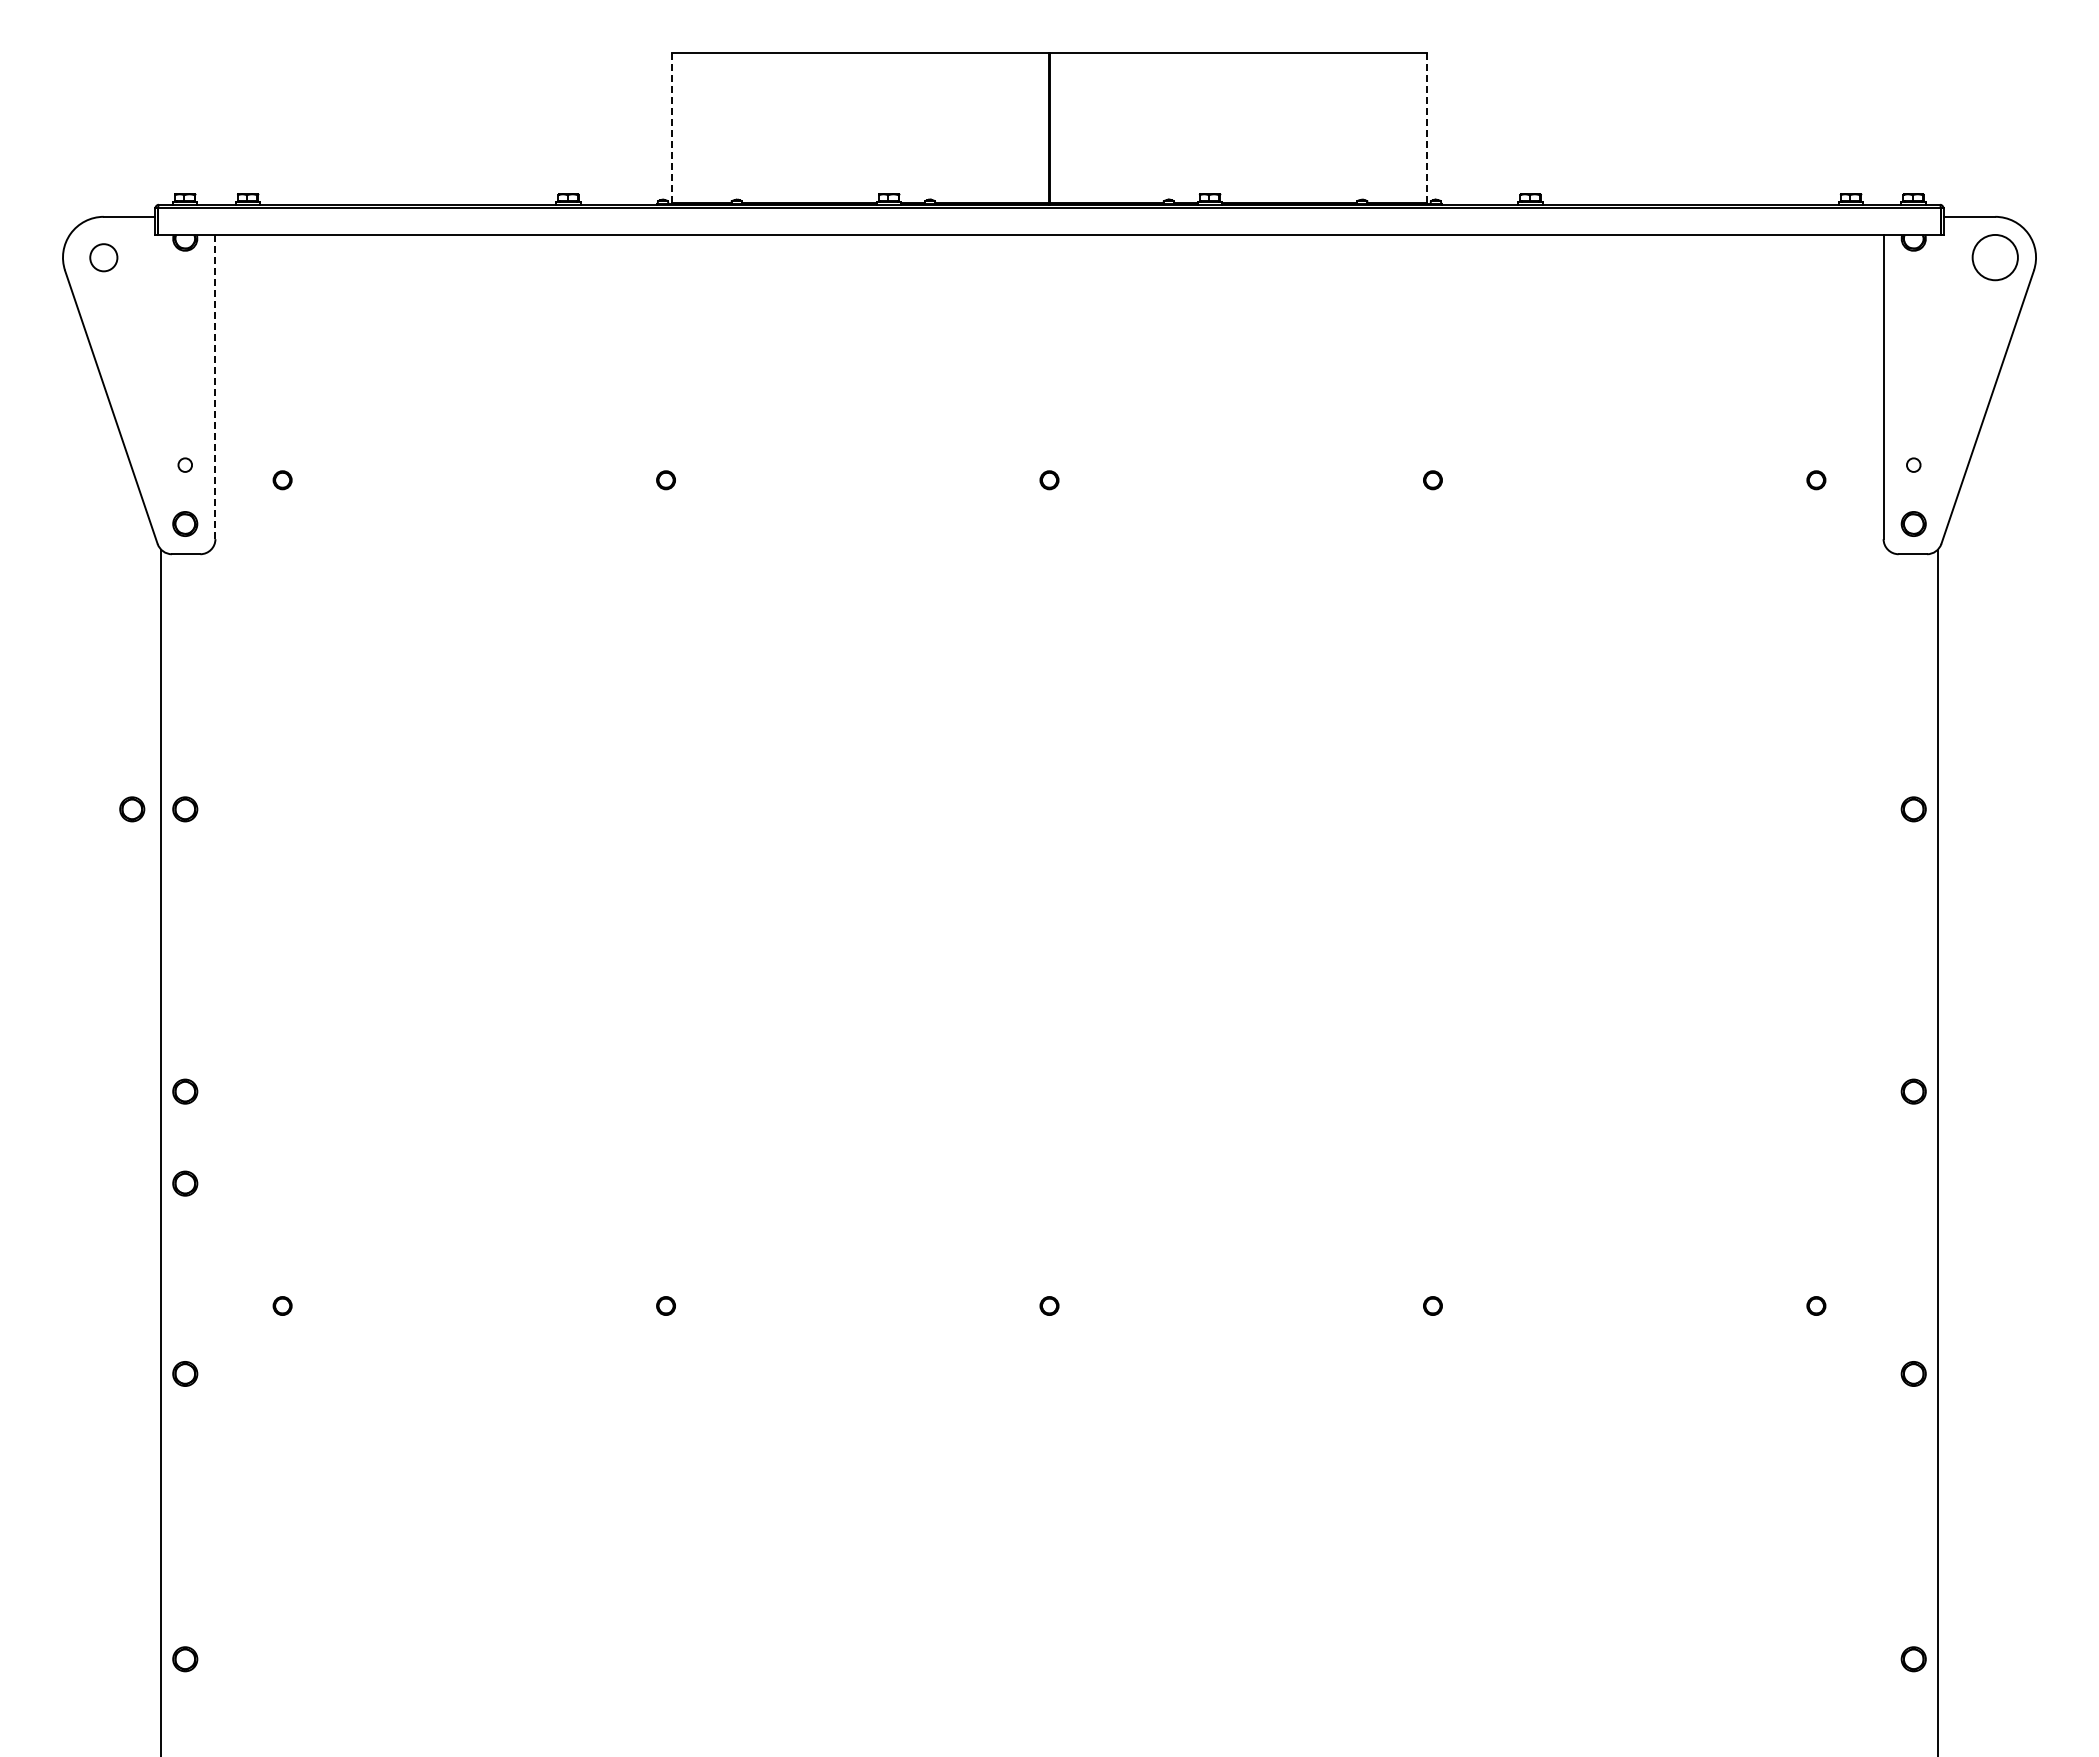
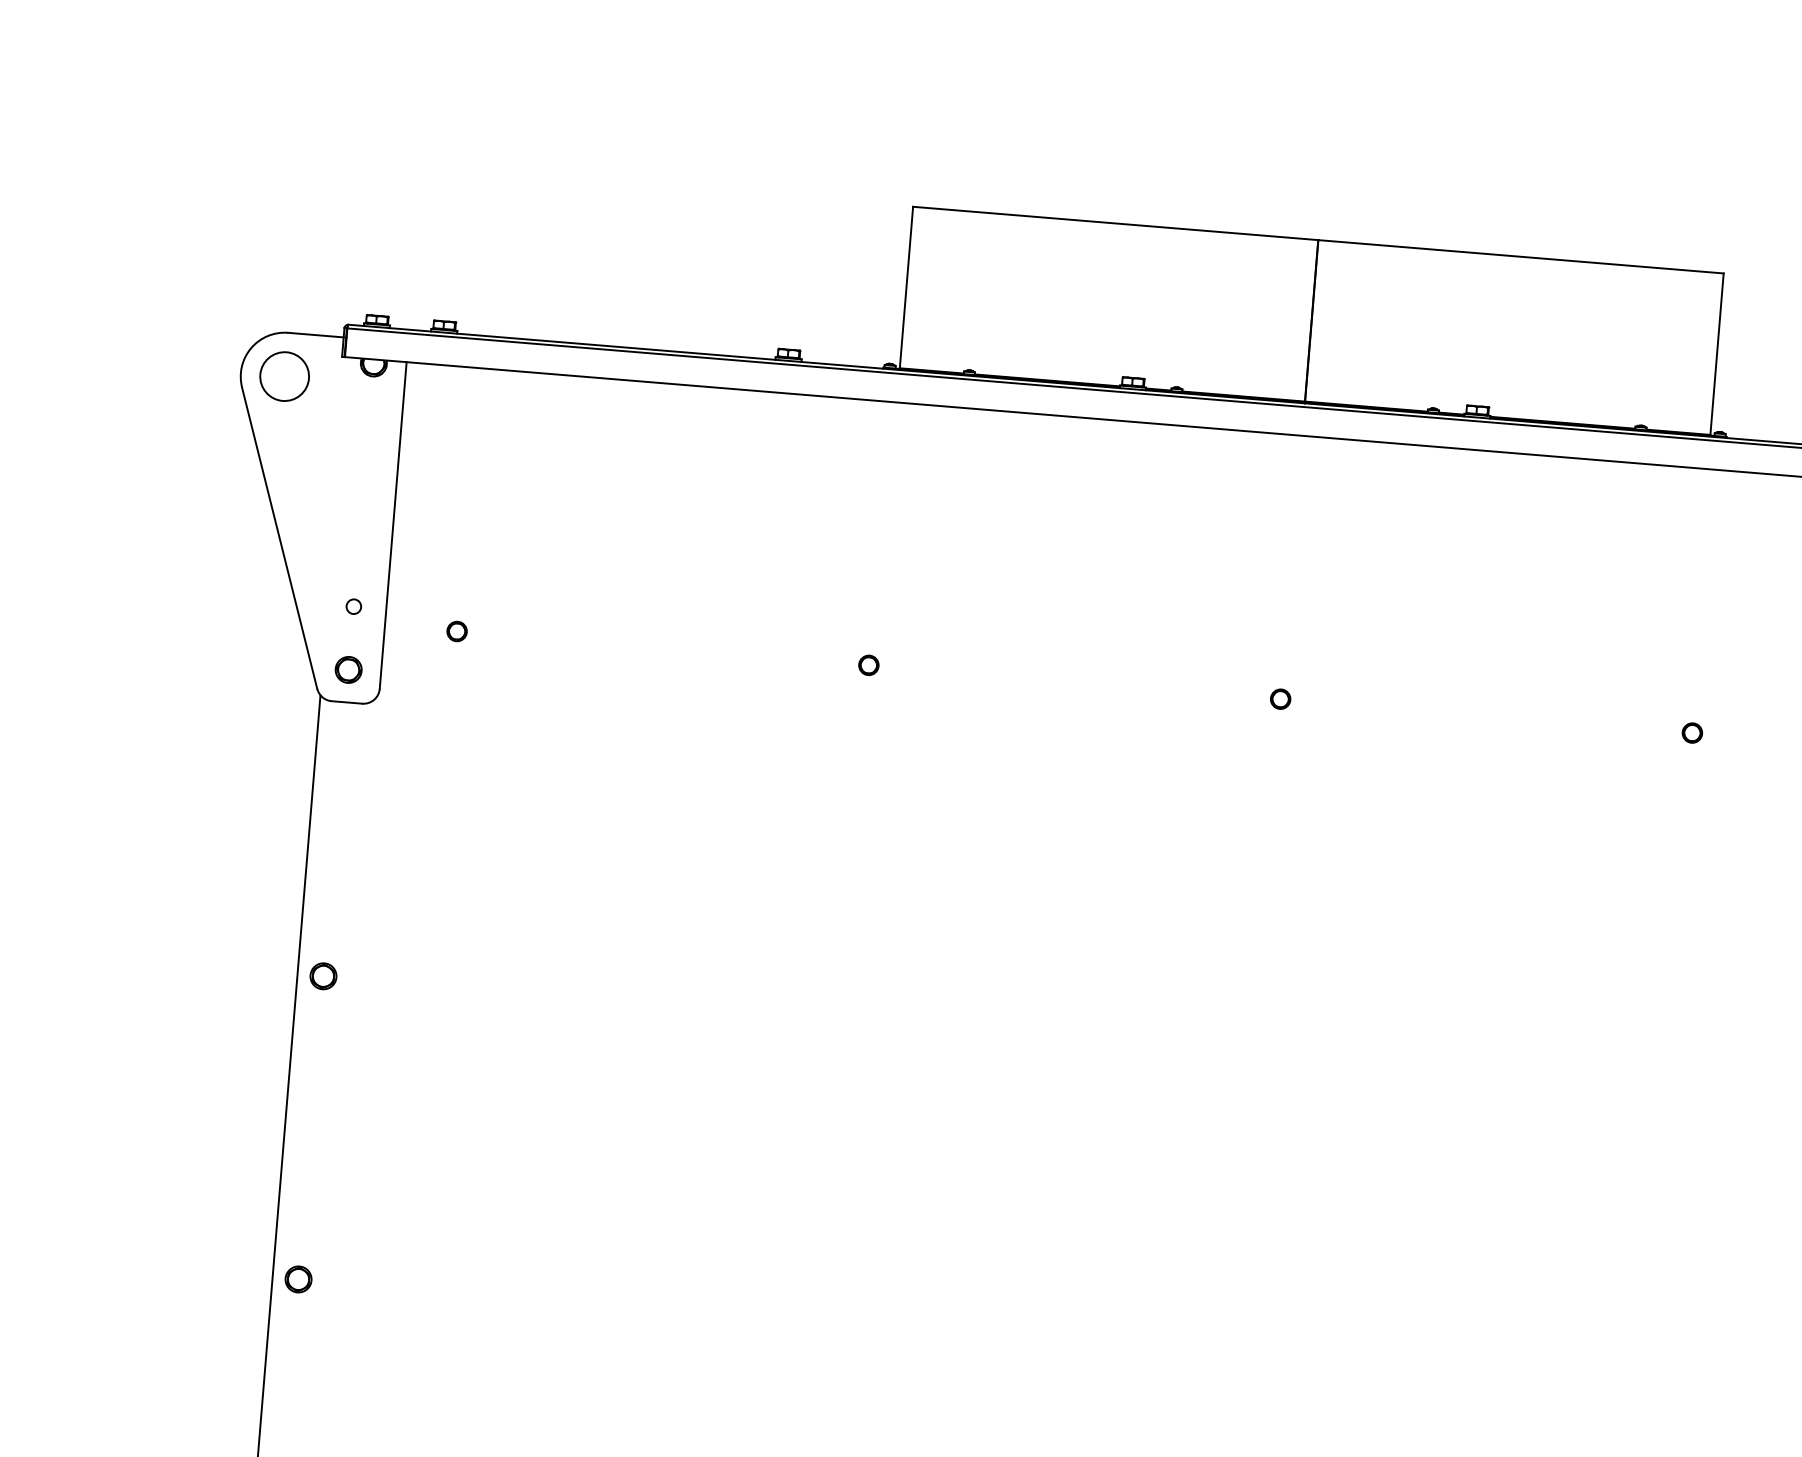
line: (672, 127) -> (906, 287), dashed -> solid
line: (1426, 127) -> (1716, 353), dashed -> solid
circle: (103, 257) -> (284, 376), size x1.67
line: (215, 387) -> (393, 525), dashed -> solid
part: (132, 809) -> (266, 971), removed
part: (185, 1183) -> (290, 1378), removed

